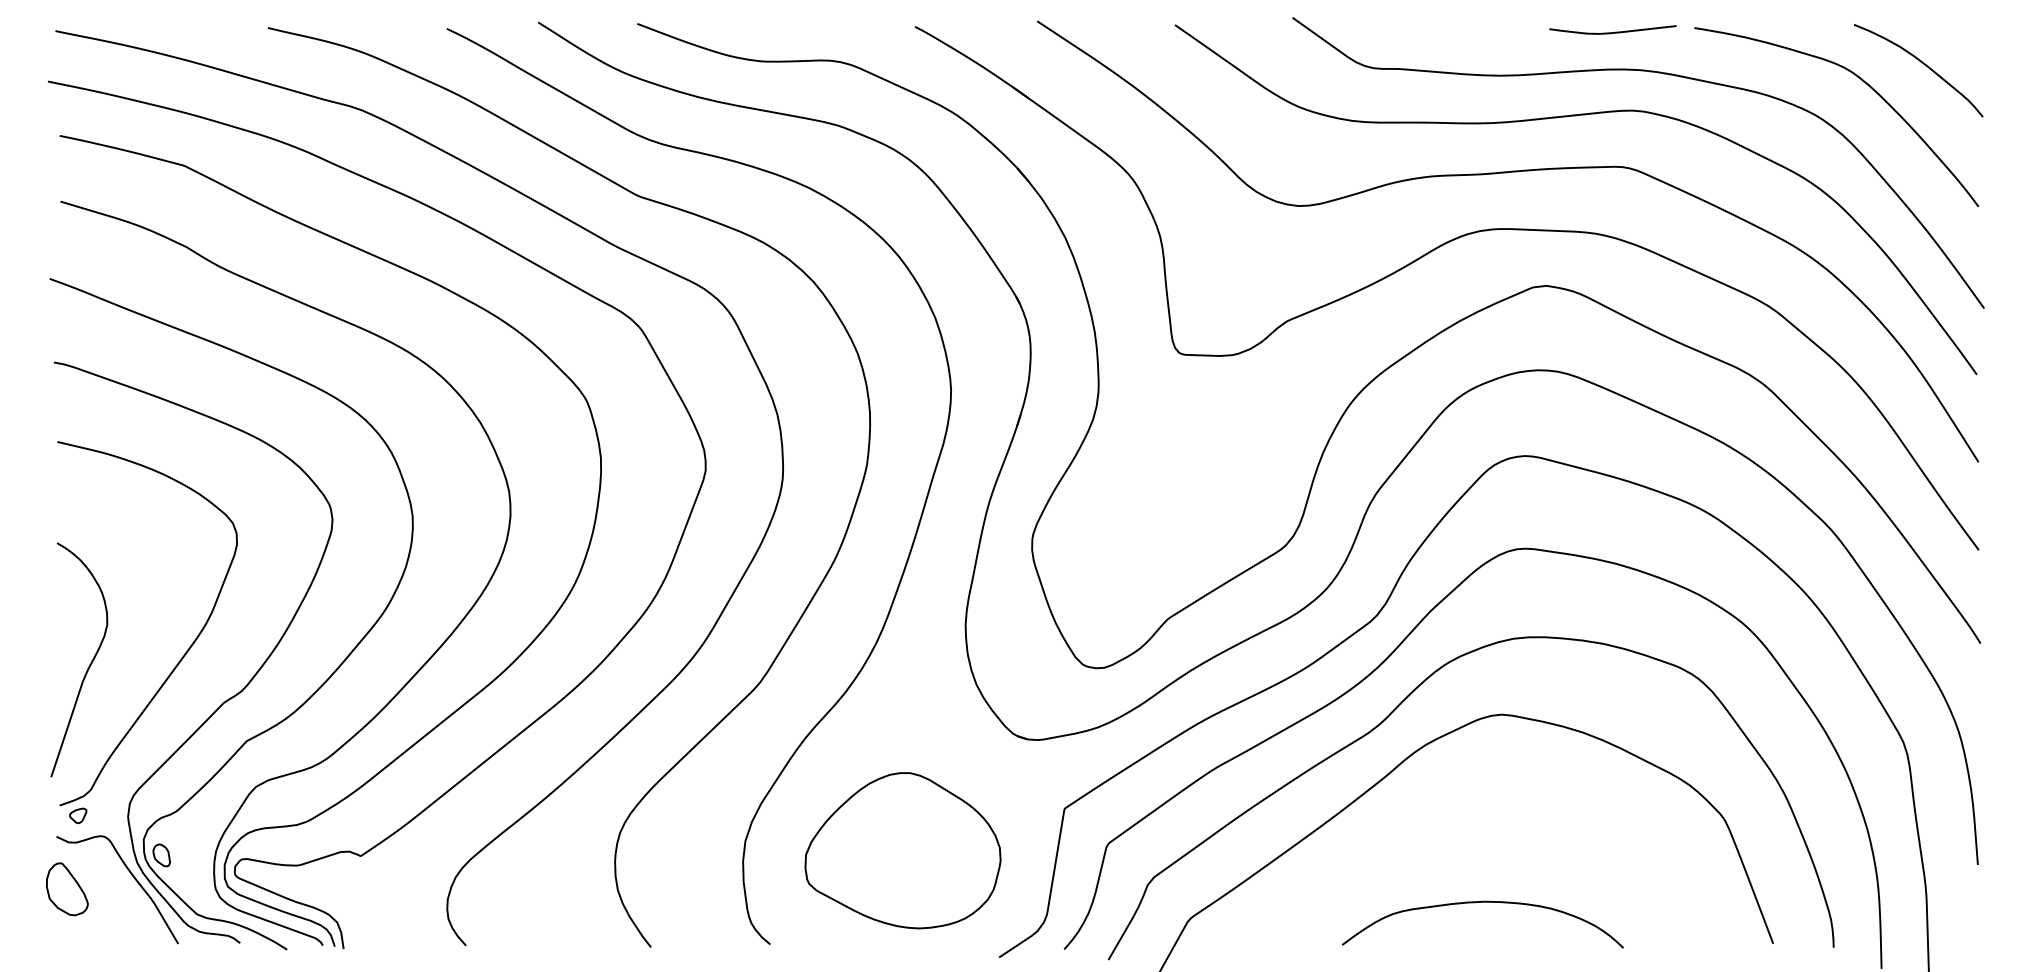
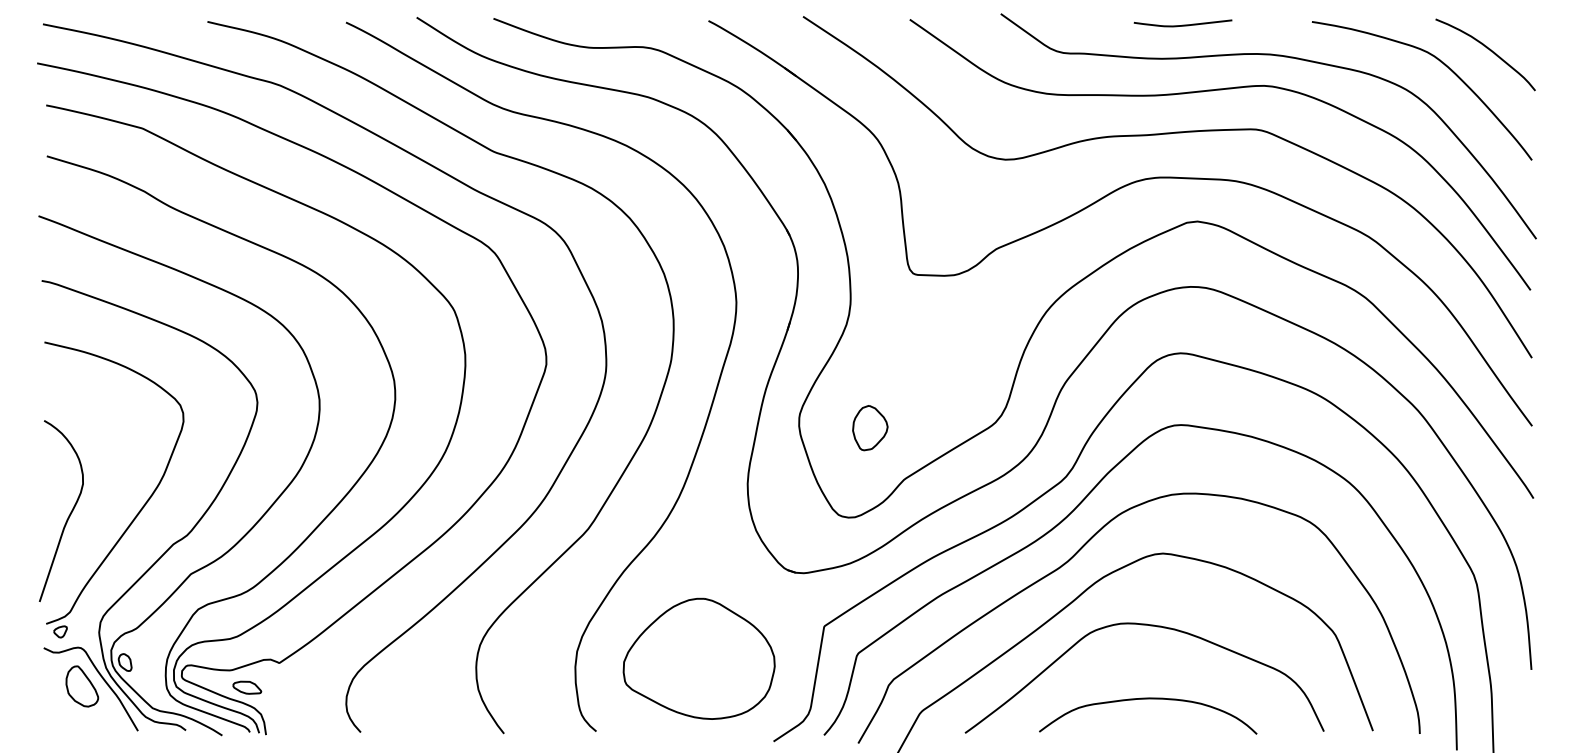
curve: (1612, 32) -> (1182, 25), moved
part: (1123, 552) -> (869, 427), added
curve: (1485, 808) -> (1150, 626), added
part: (319, 887) -> (247, 687), added
part: (67, 889) -> (82, 686), moved

